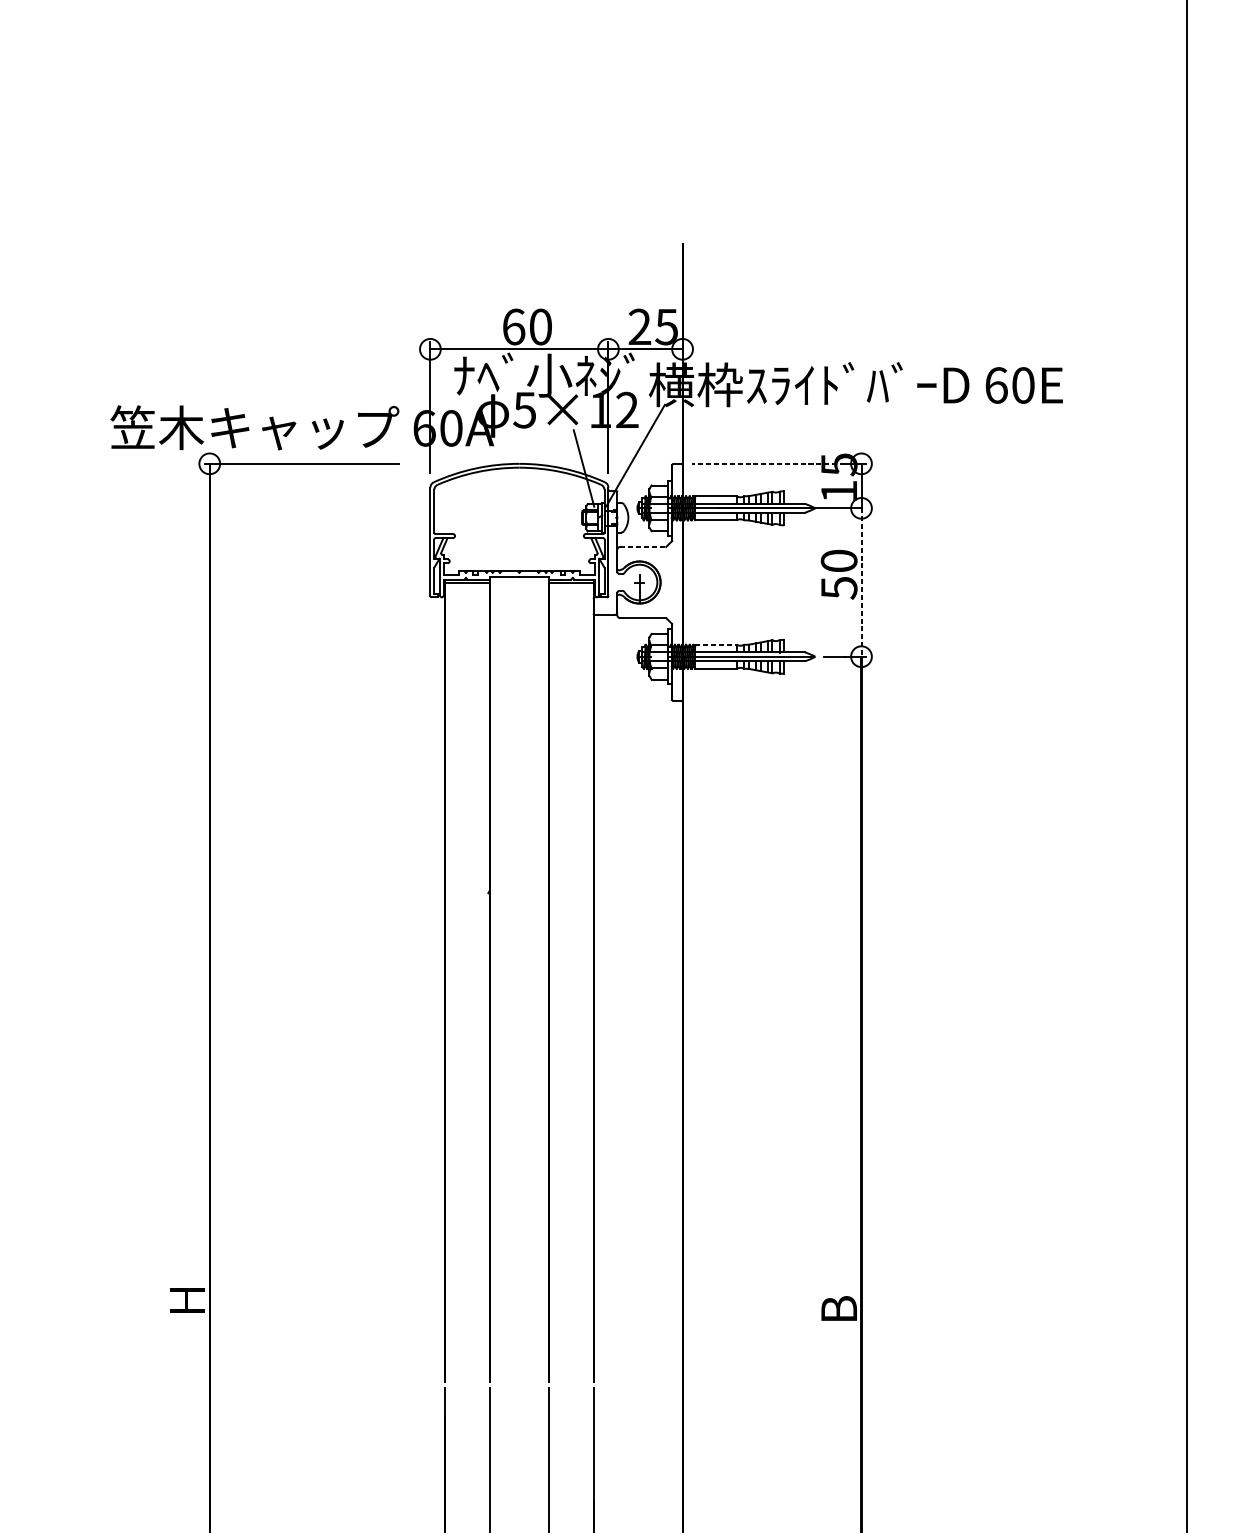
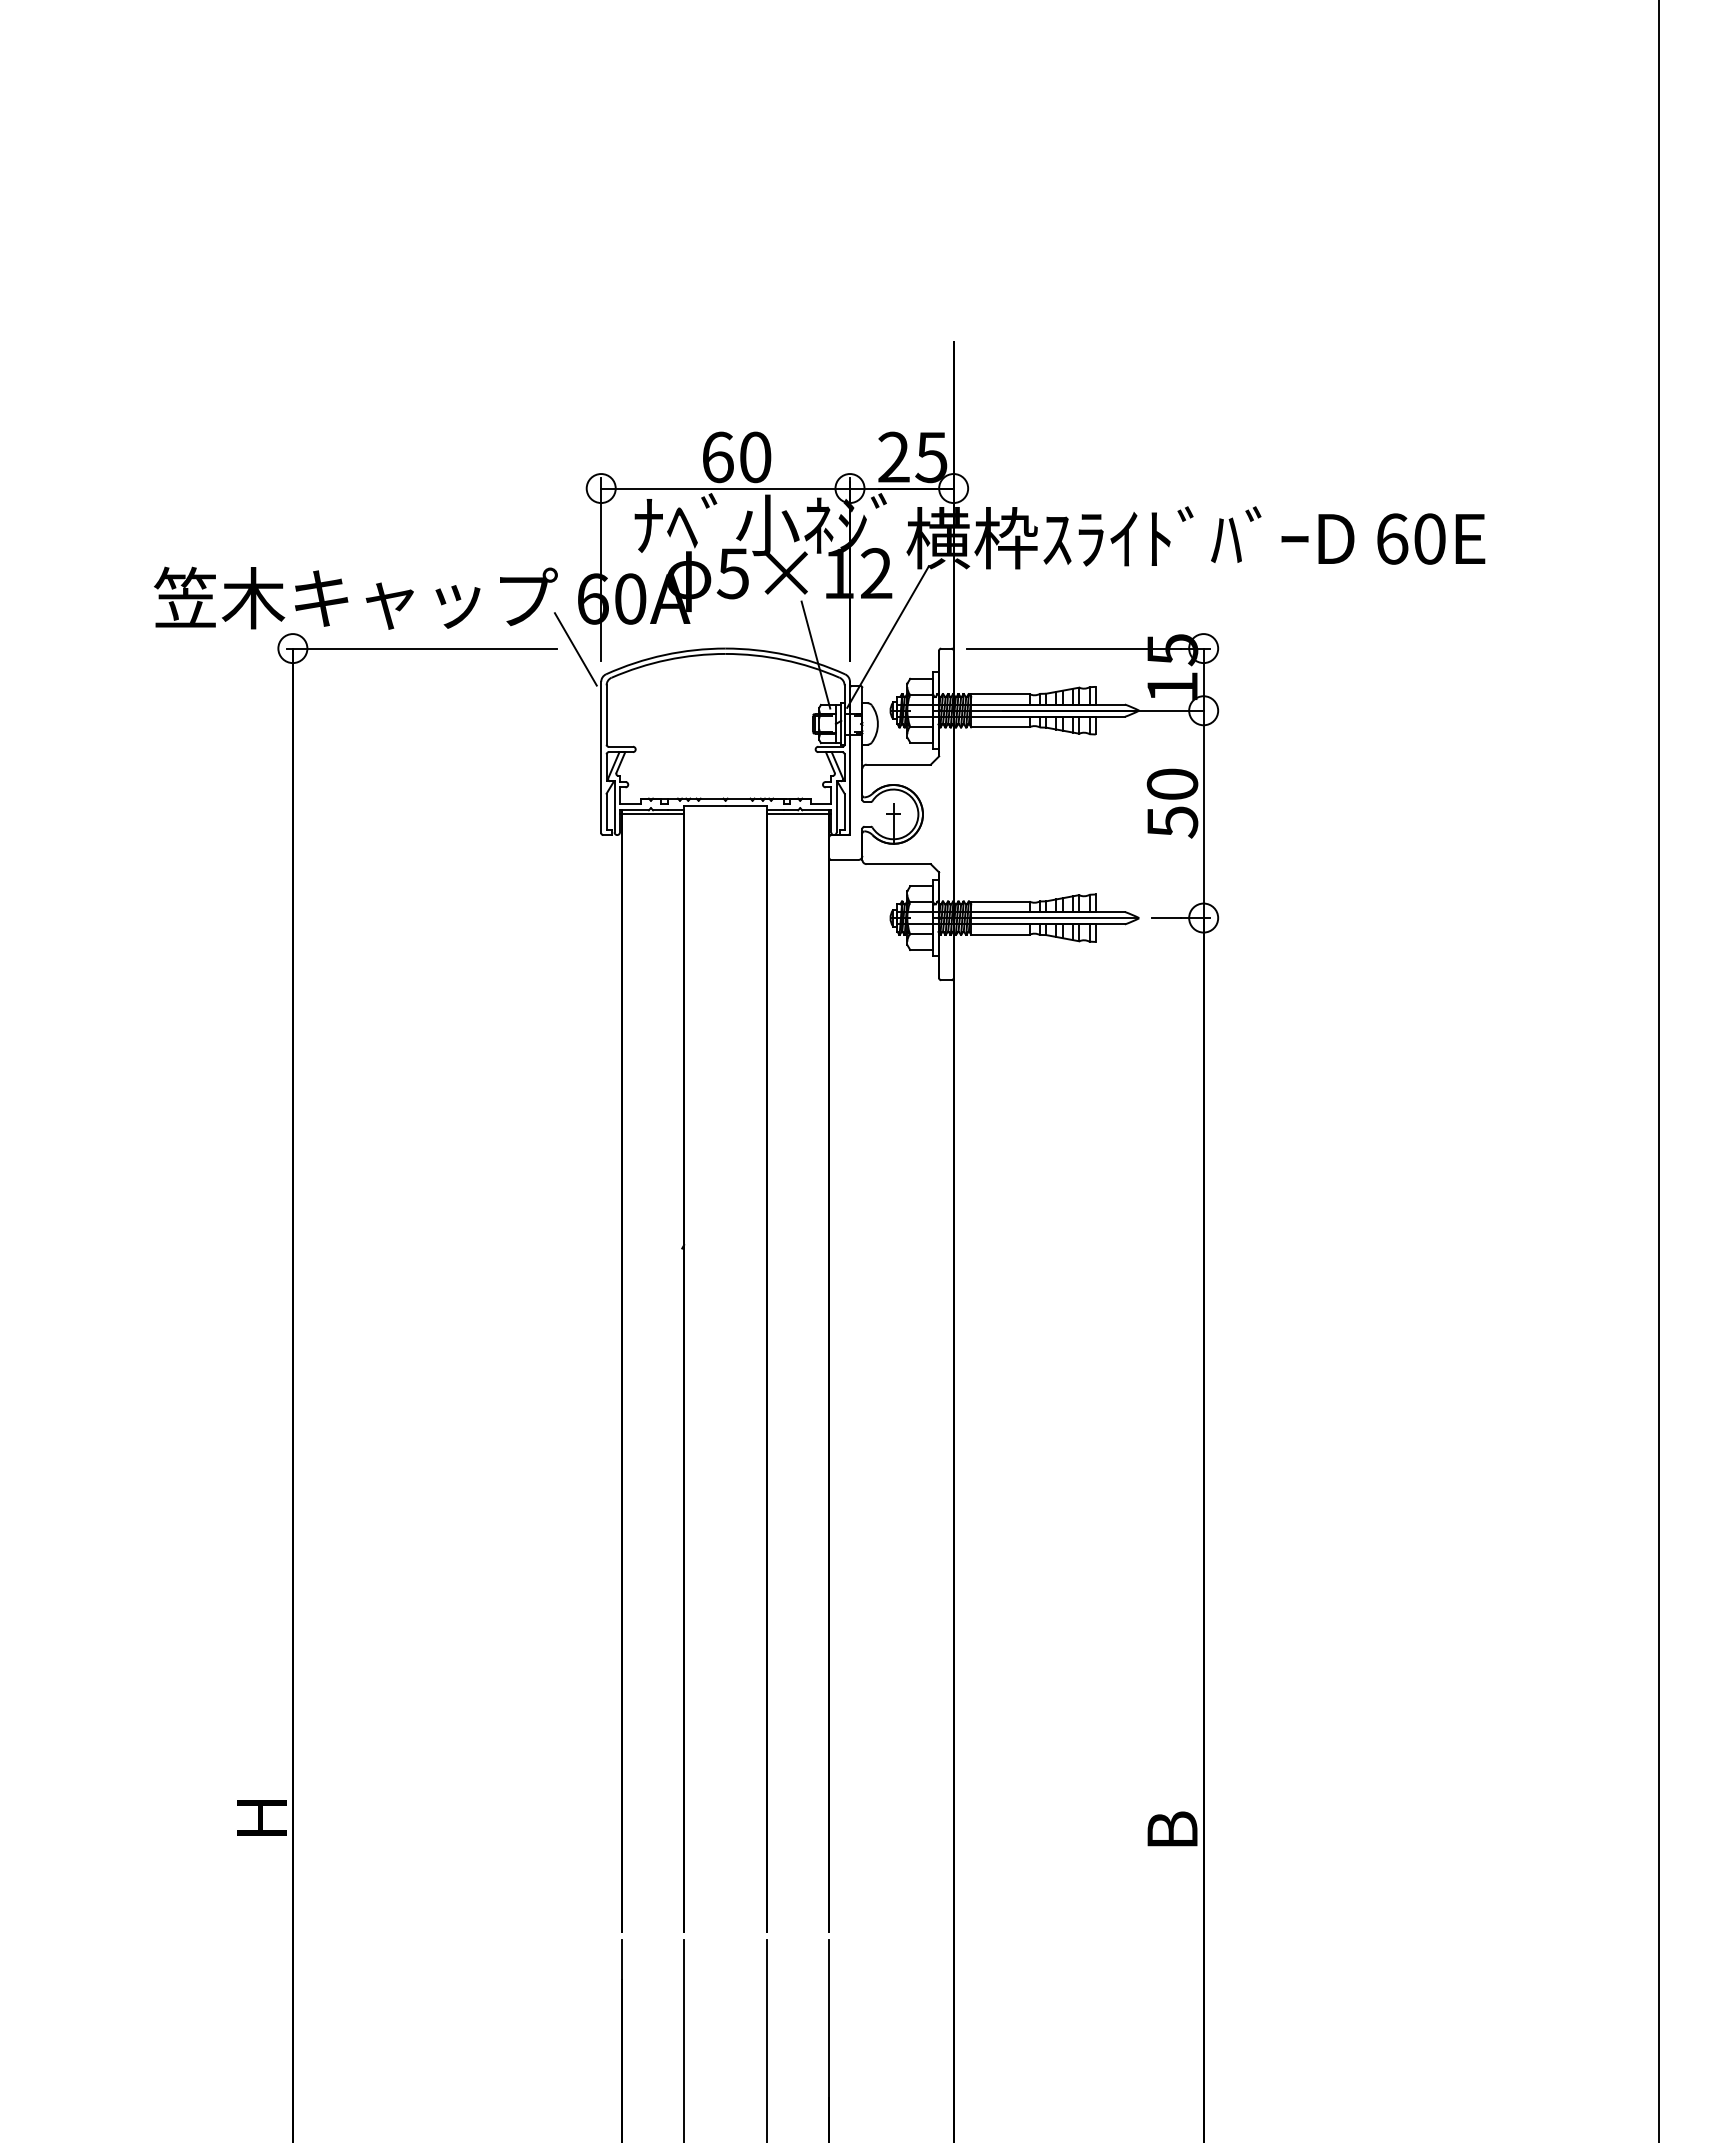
line: (768, 463) -> (1073, 648), dashed -> solid
line: (411, 464) -> (575, 649), added
line: (643, 546) -> (899, 764), dashed -> solid
line: (861, 582) -> (1203, 814), dashed -> solid
line: (716, 644) -> (1001, 901), dashed -> solid

